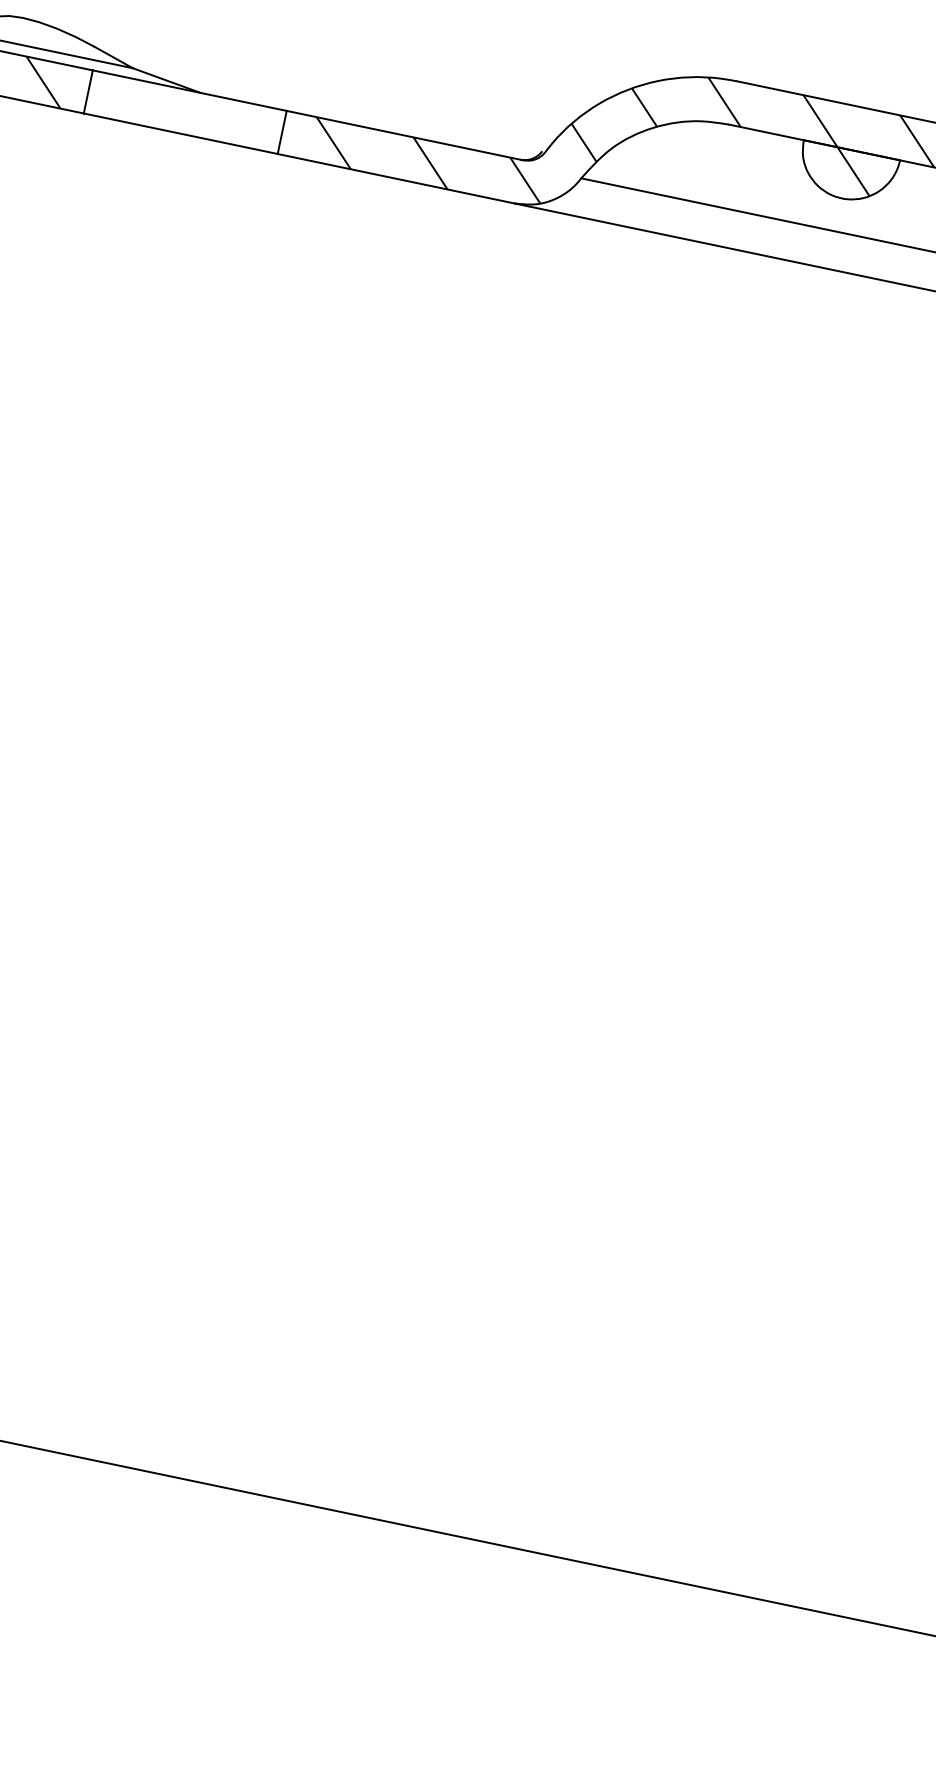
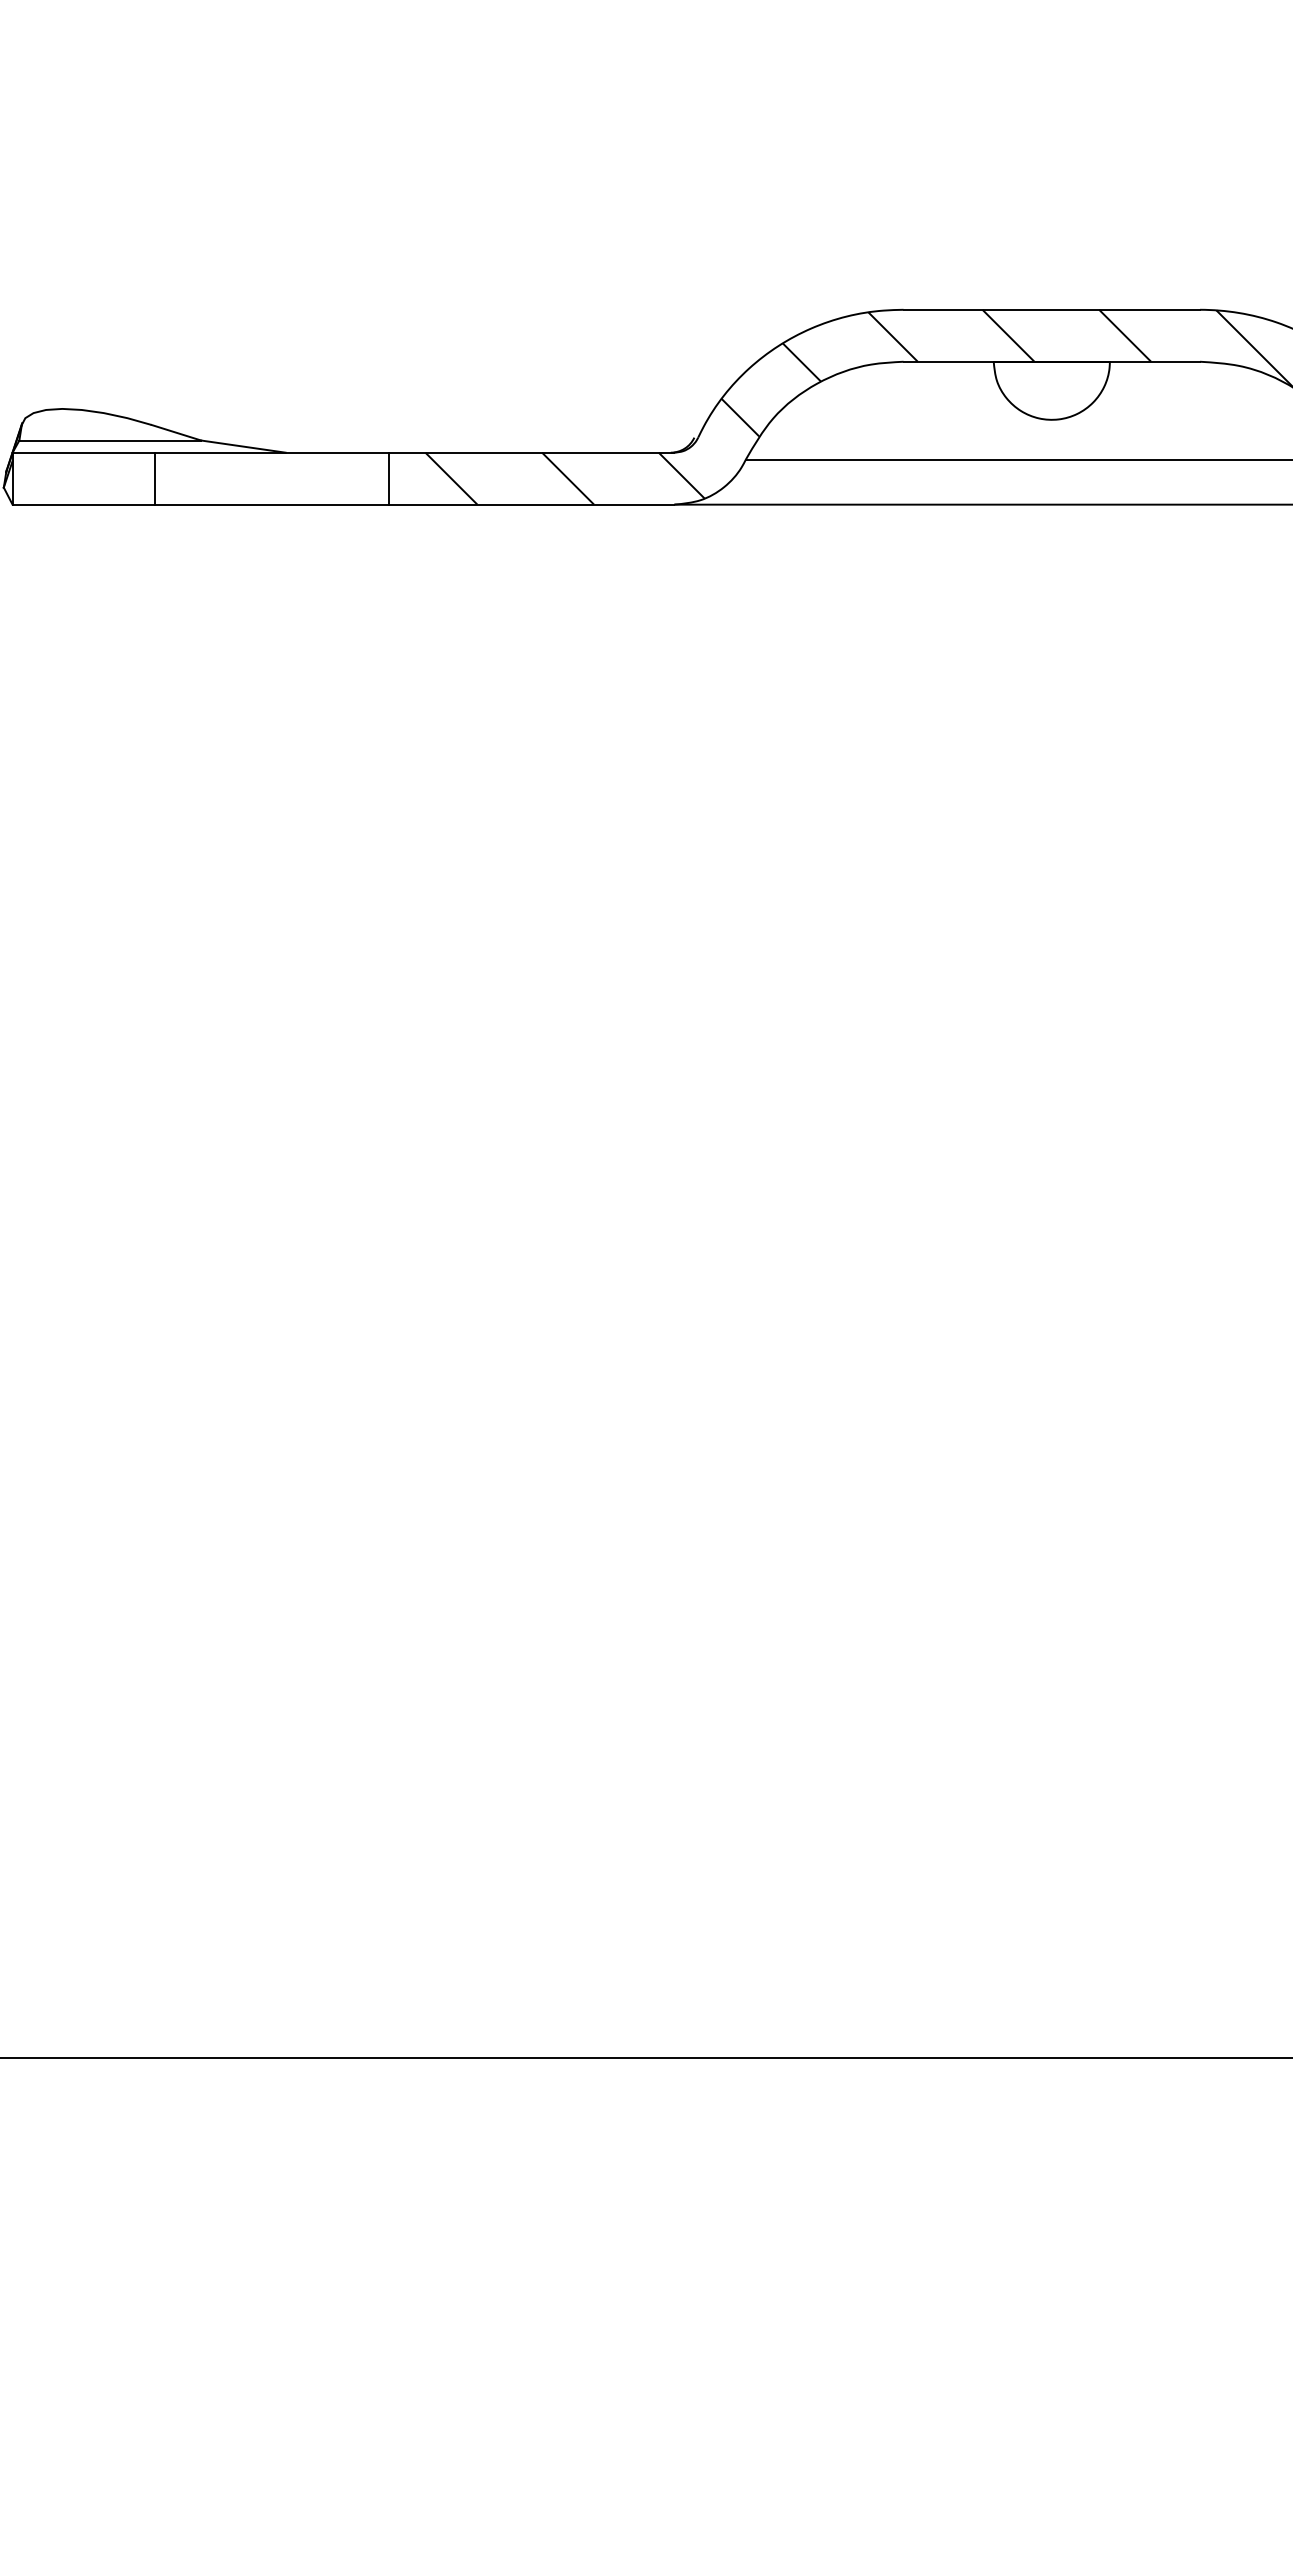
hatch: (43, 82) -> (101, 478), removed
hatch: (853, 171) -> (1058, 385), removed

